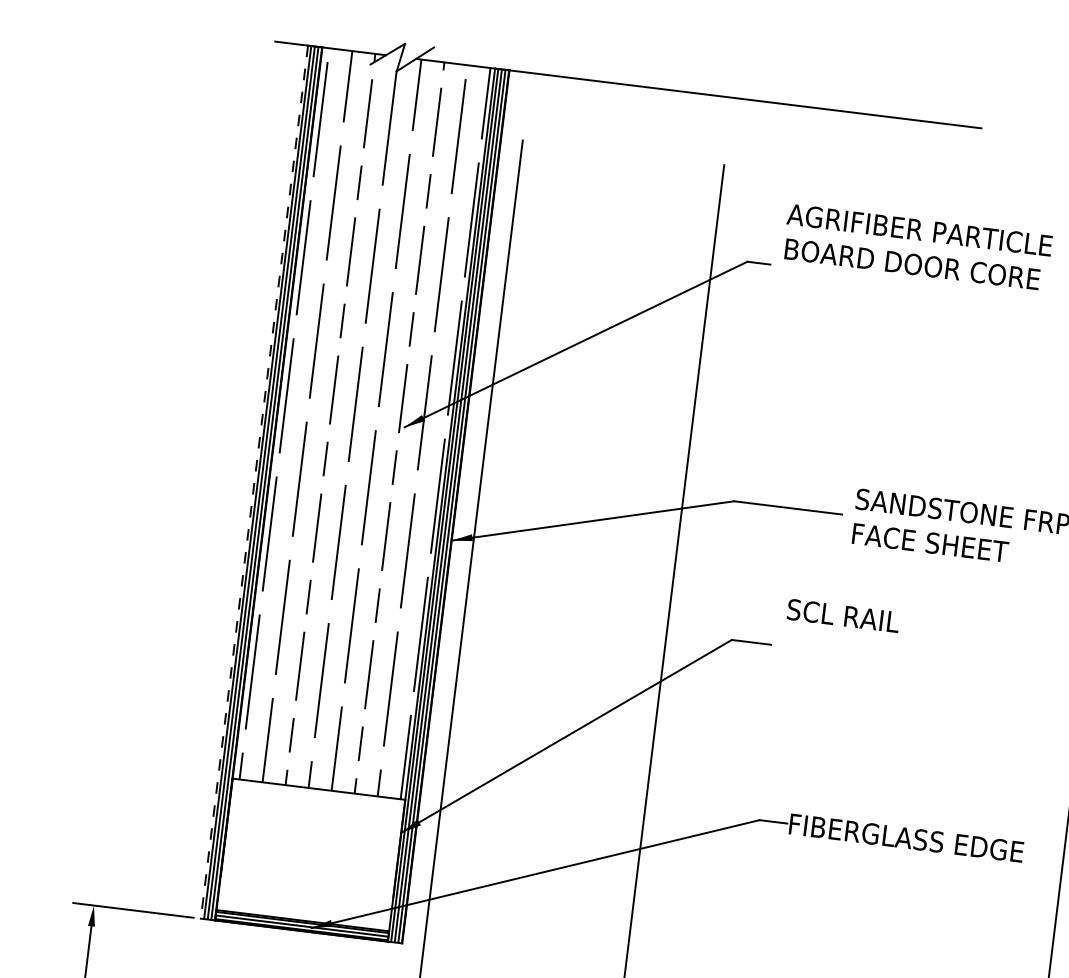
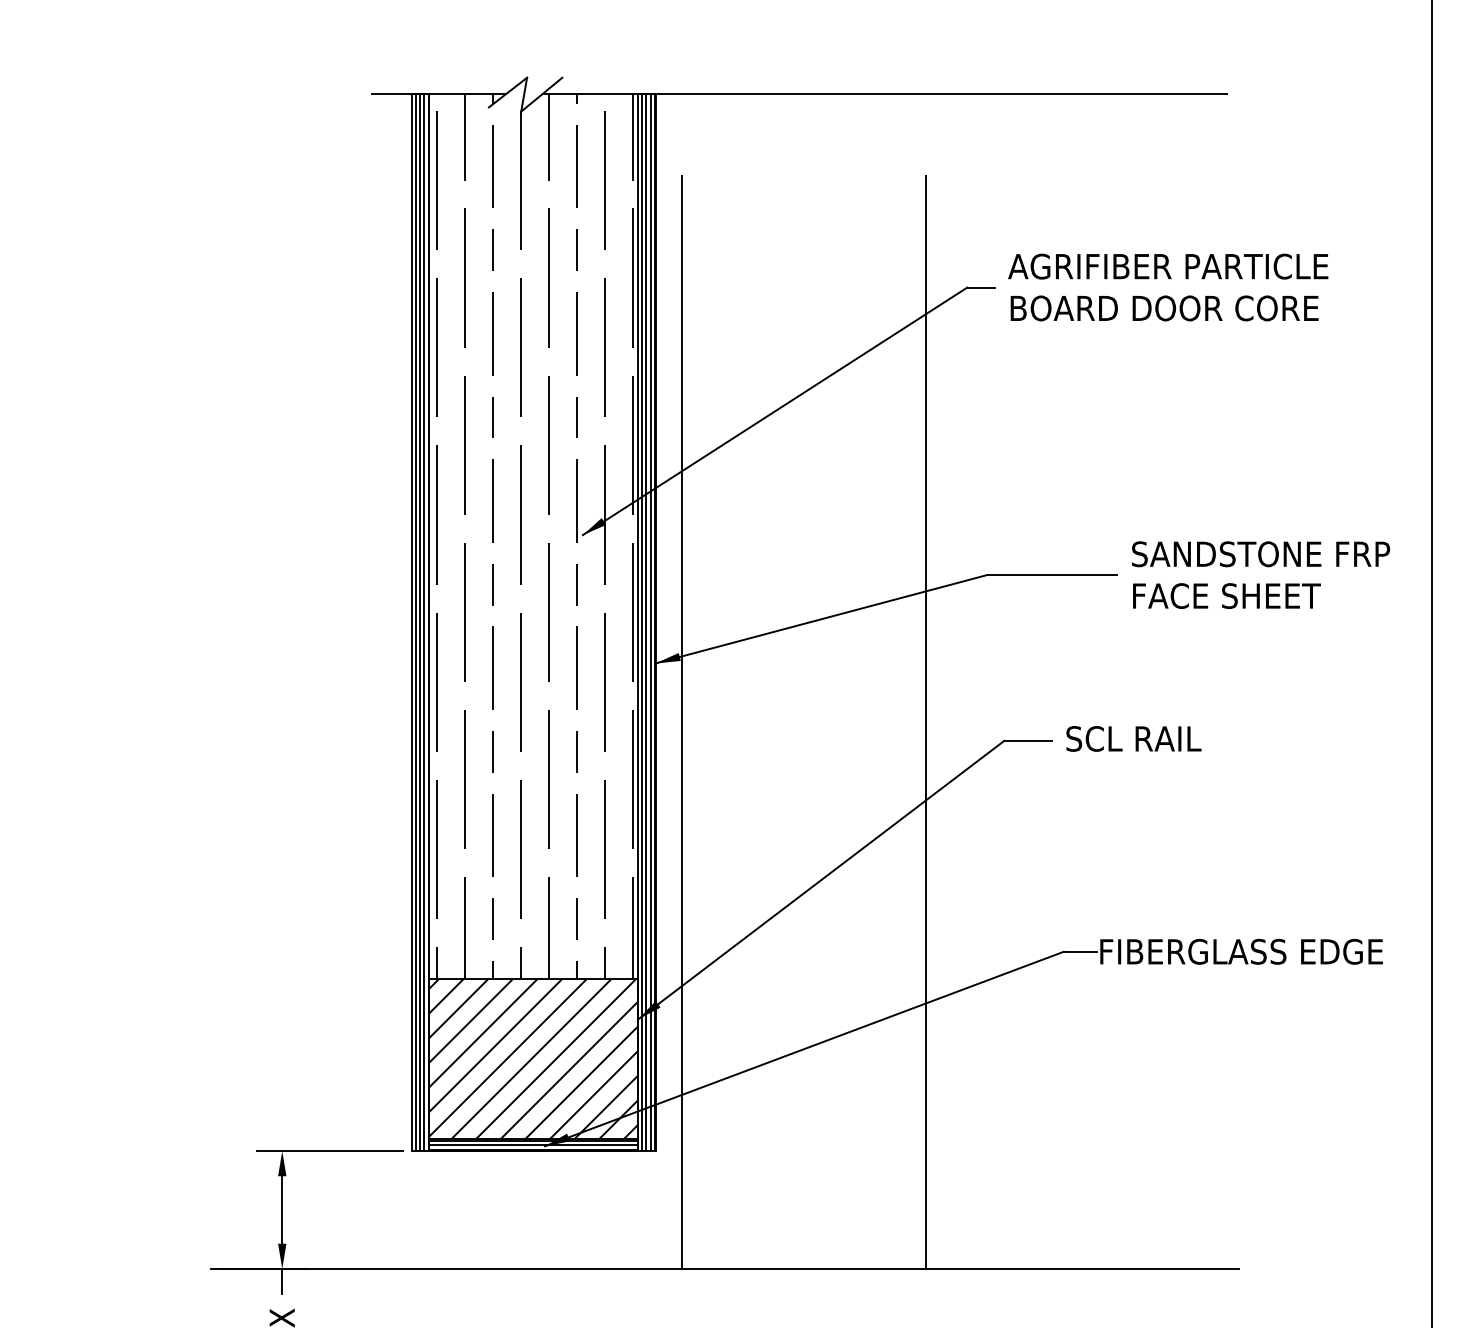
text: (917, 247) -> (1168, 287), moved
line: (254, 482) -> (411, 622), dashed -> solid
text: (843, 615) -> (1133, 738), moved
hatch: (310, 854) -> (533, 1058), added

